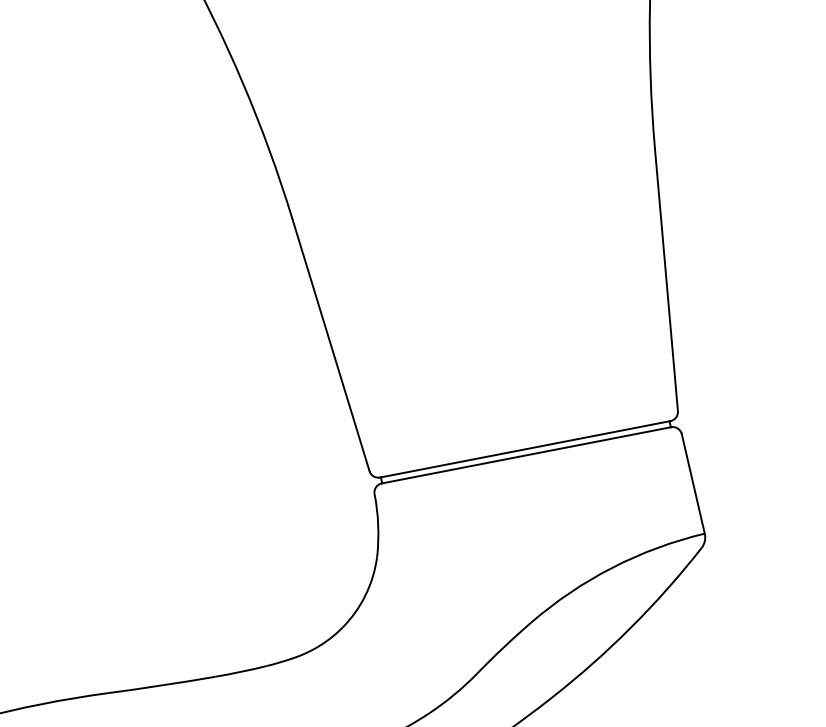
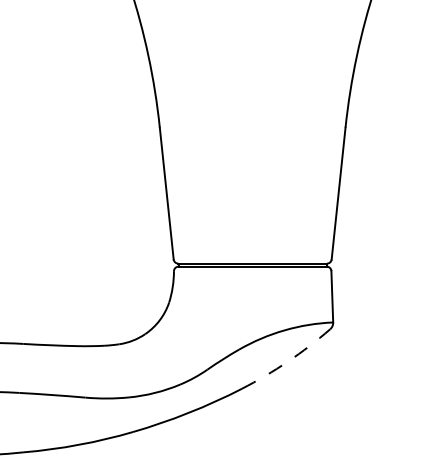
arc: (630, 627) -> (287, 361), solid -> dashed

